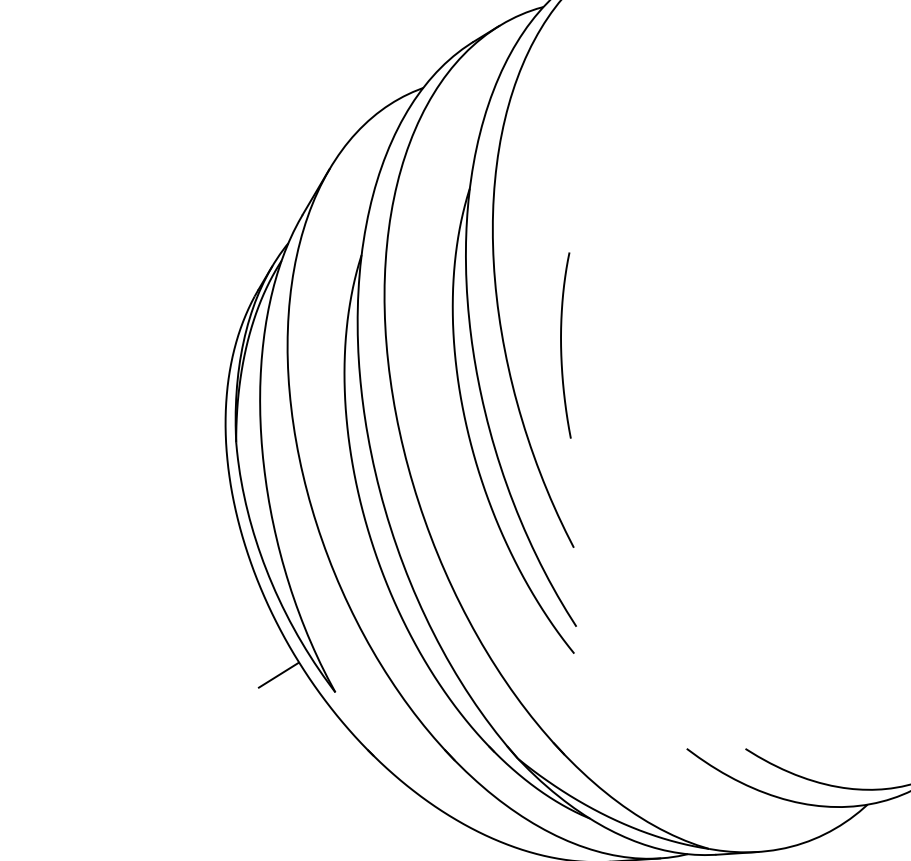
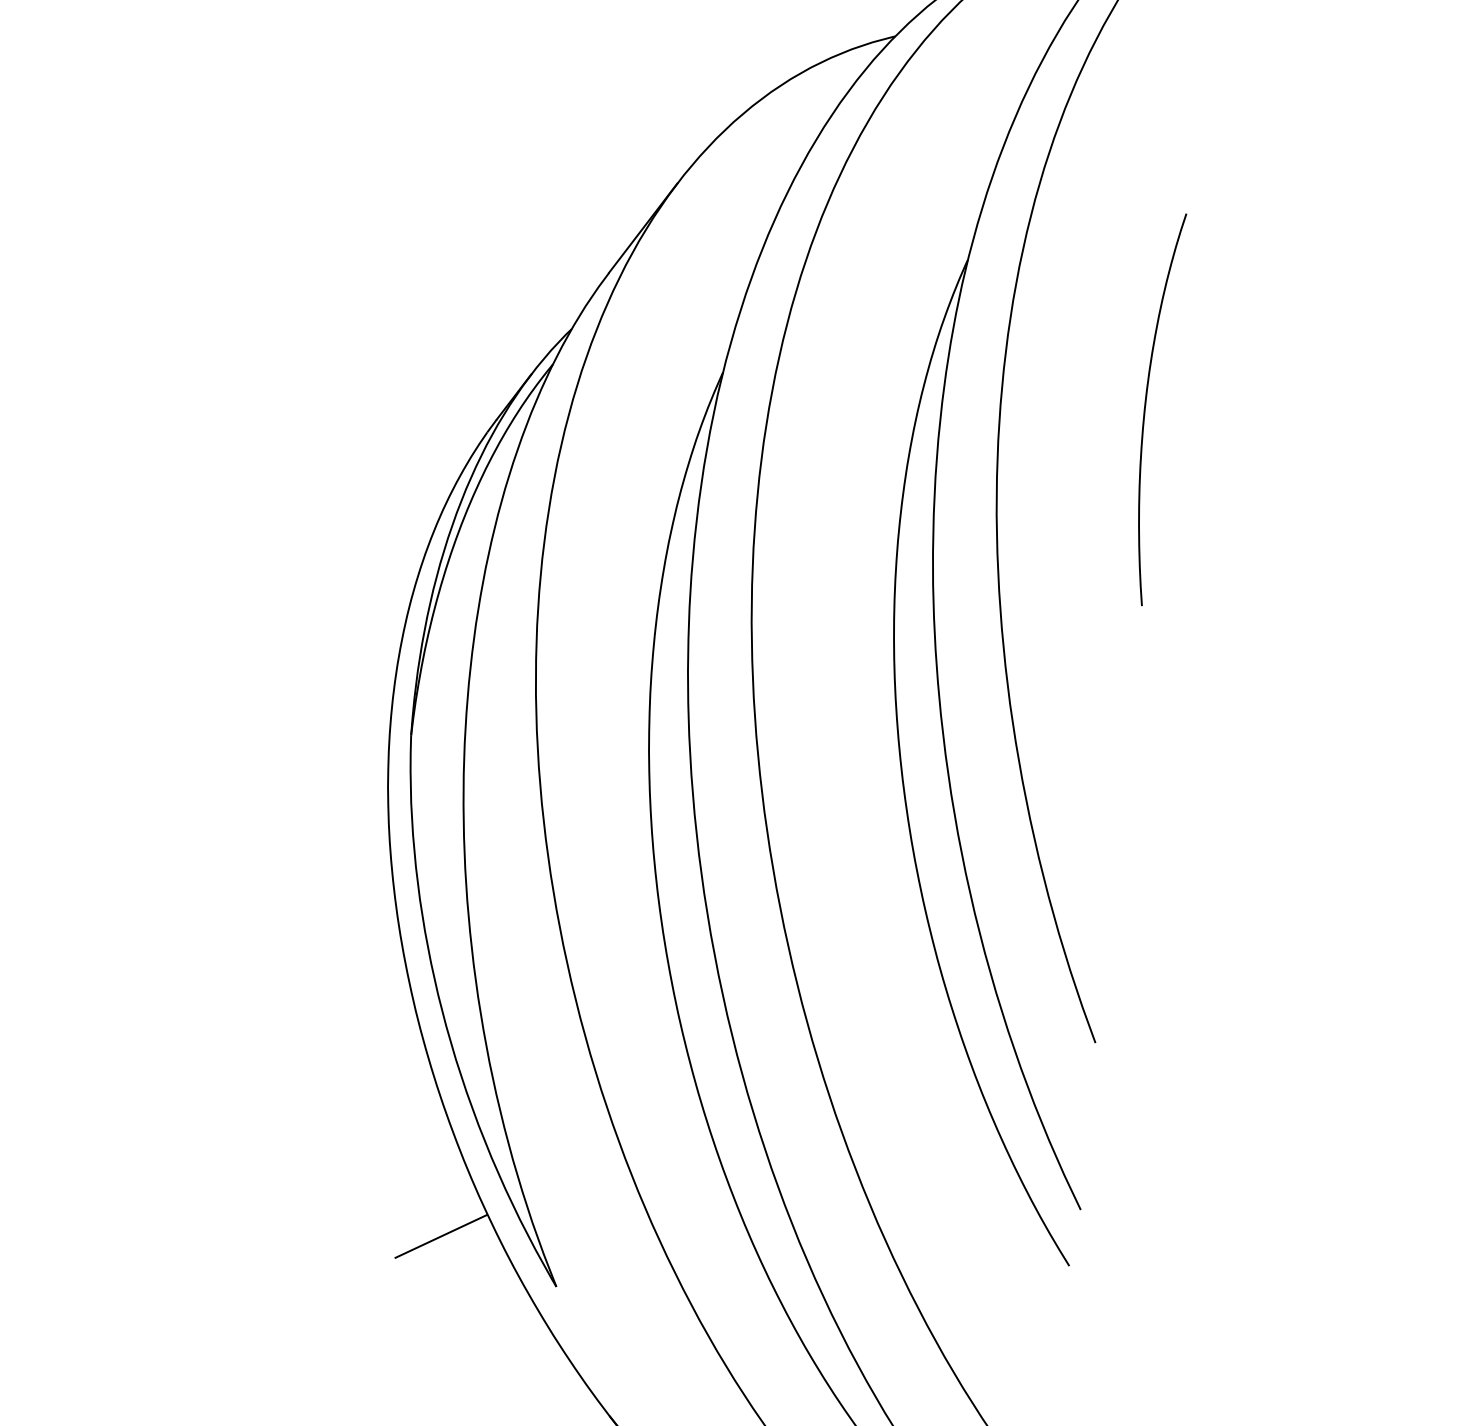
curve: (561, 345) -> (1145, 407), moved

